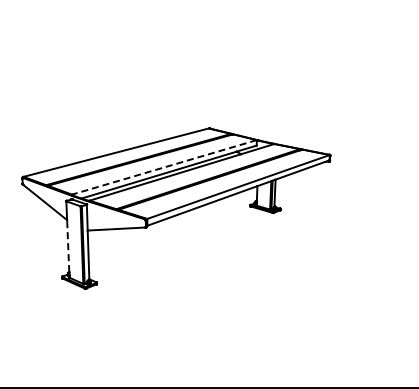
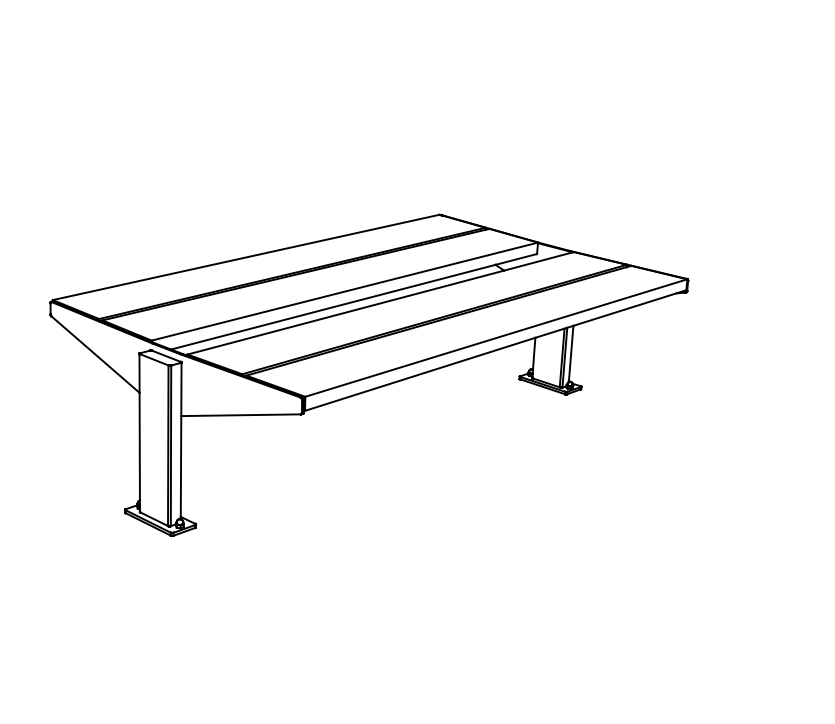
line: (164, 167) -> (344, 291), dashed -> solid
line: (68, 245) -> (140, 445), dashed -> solid

